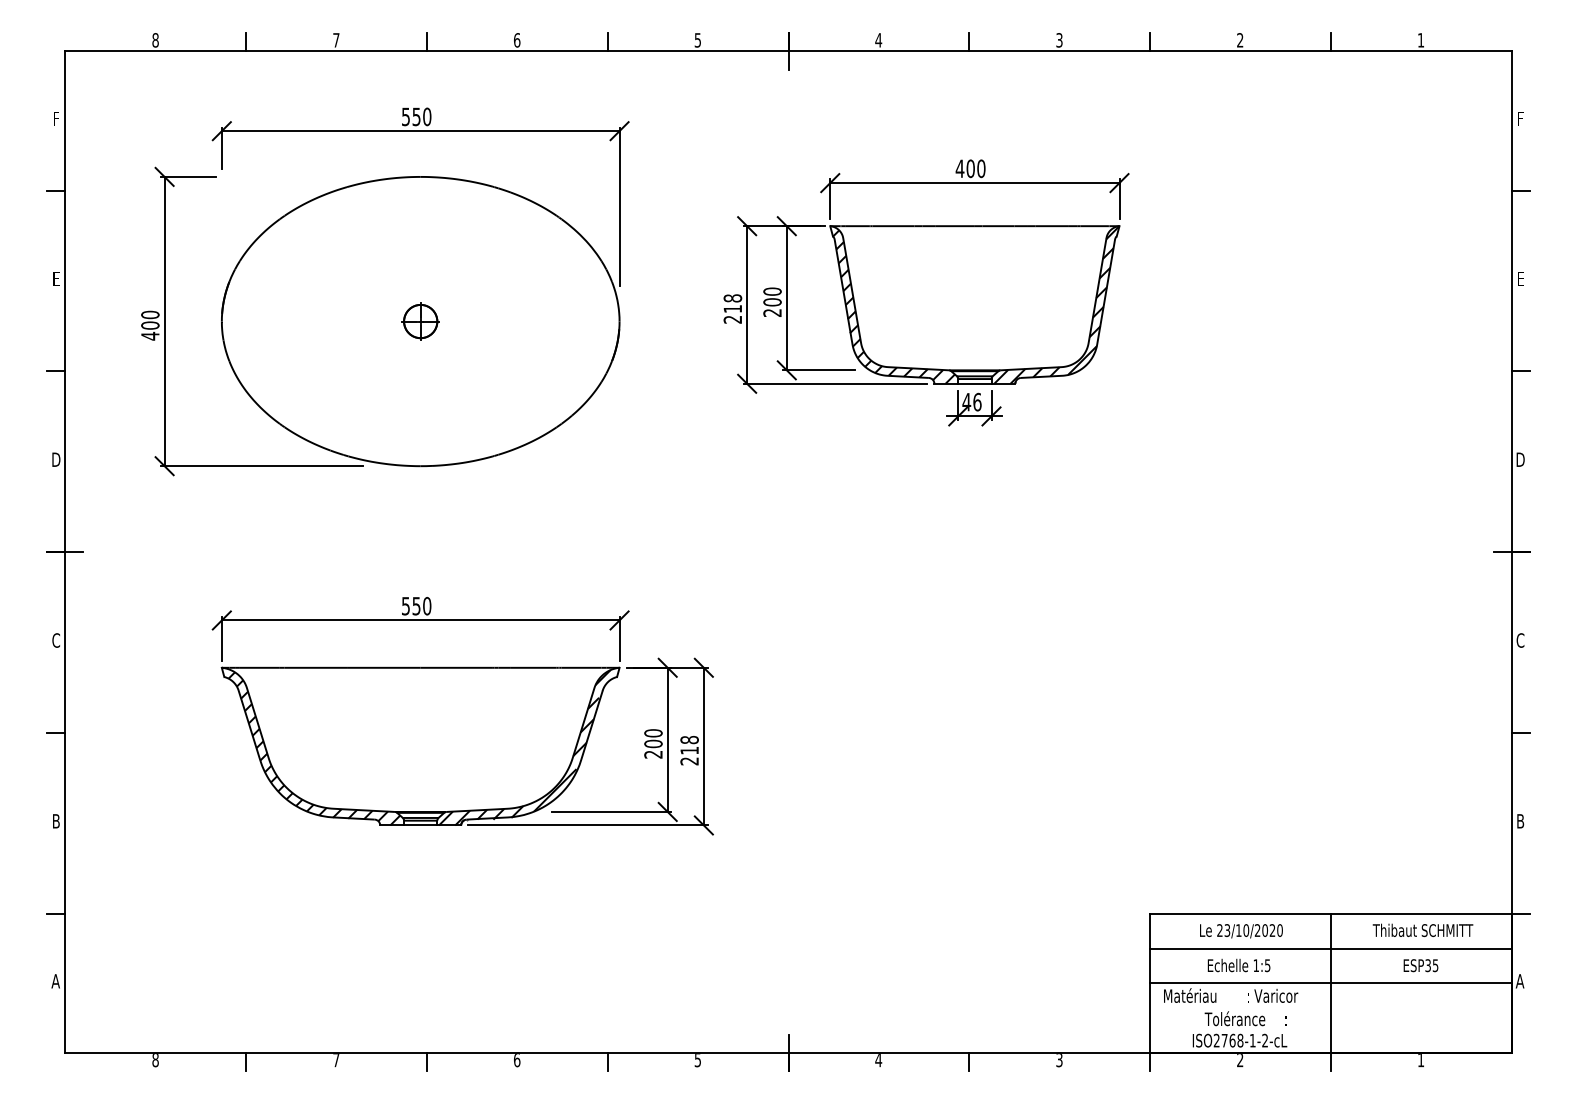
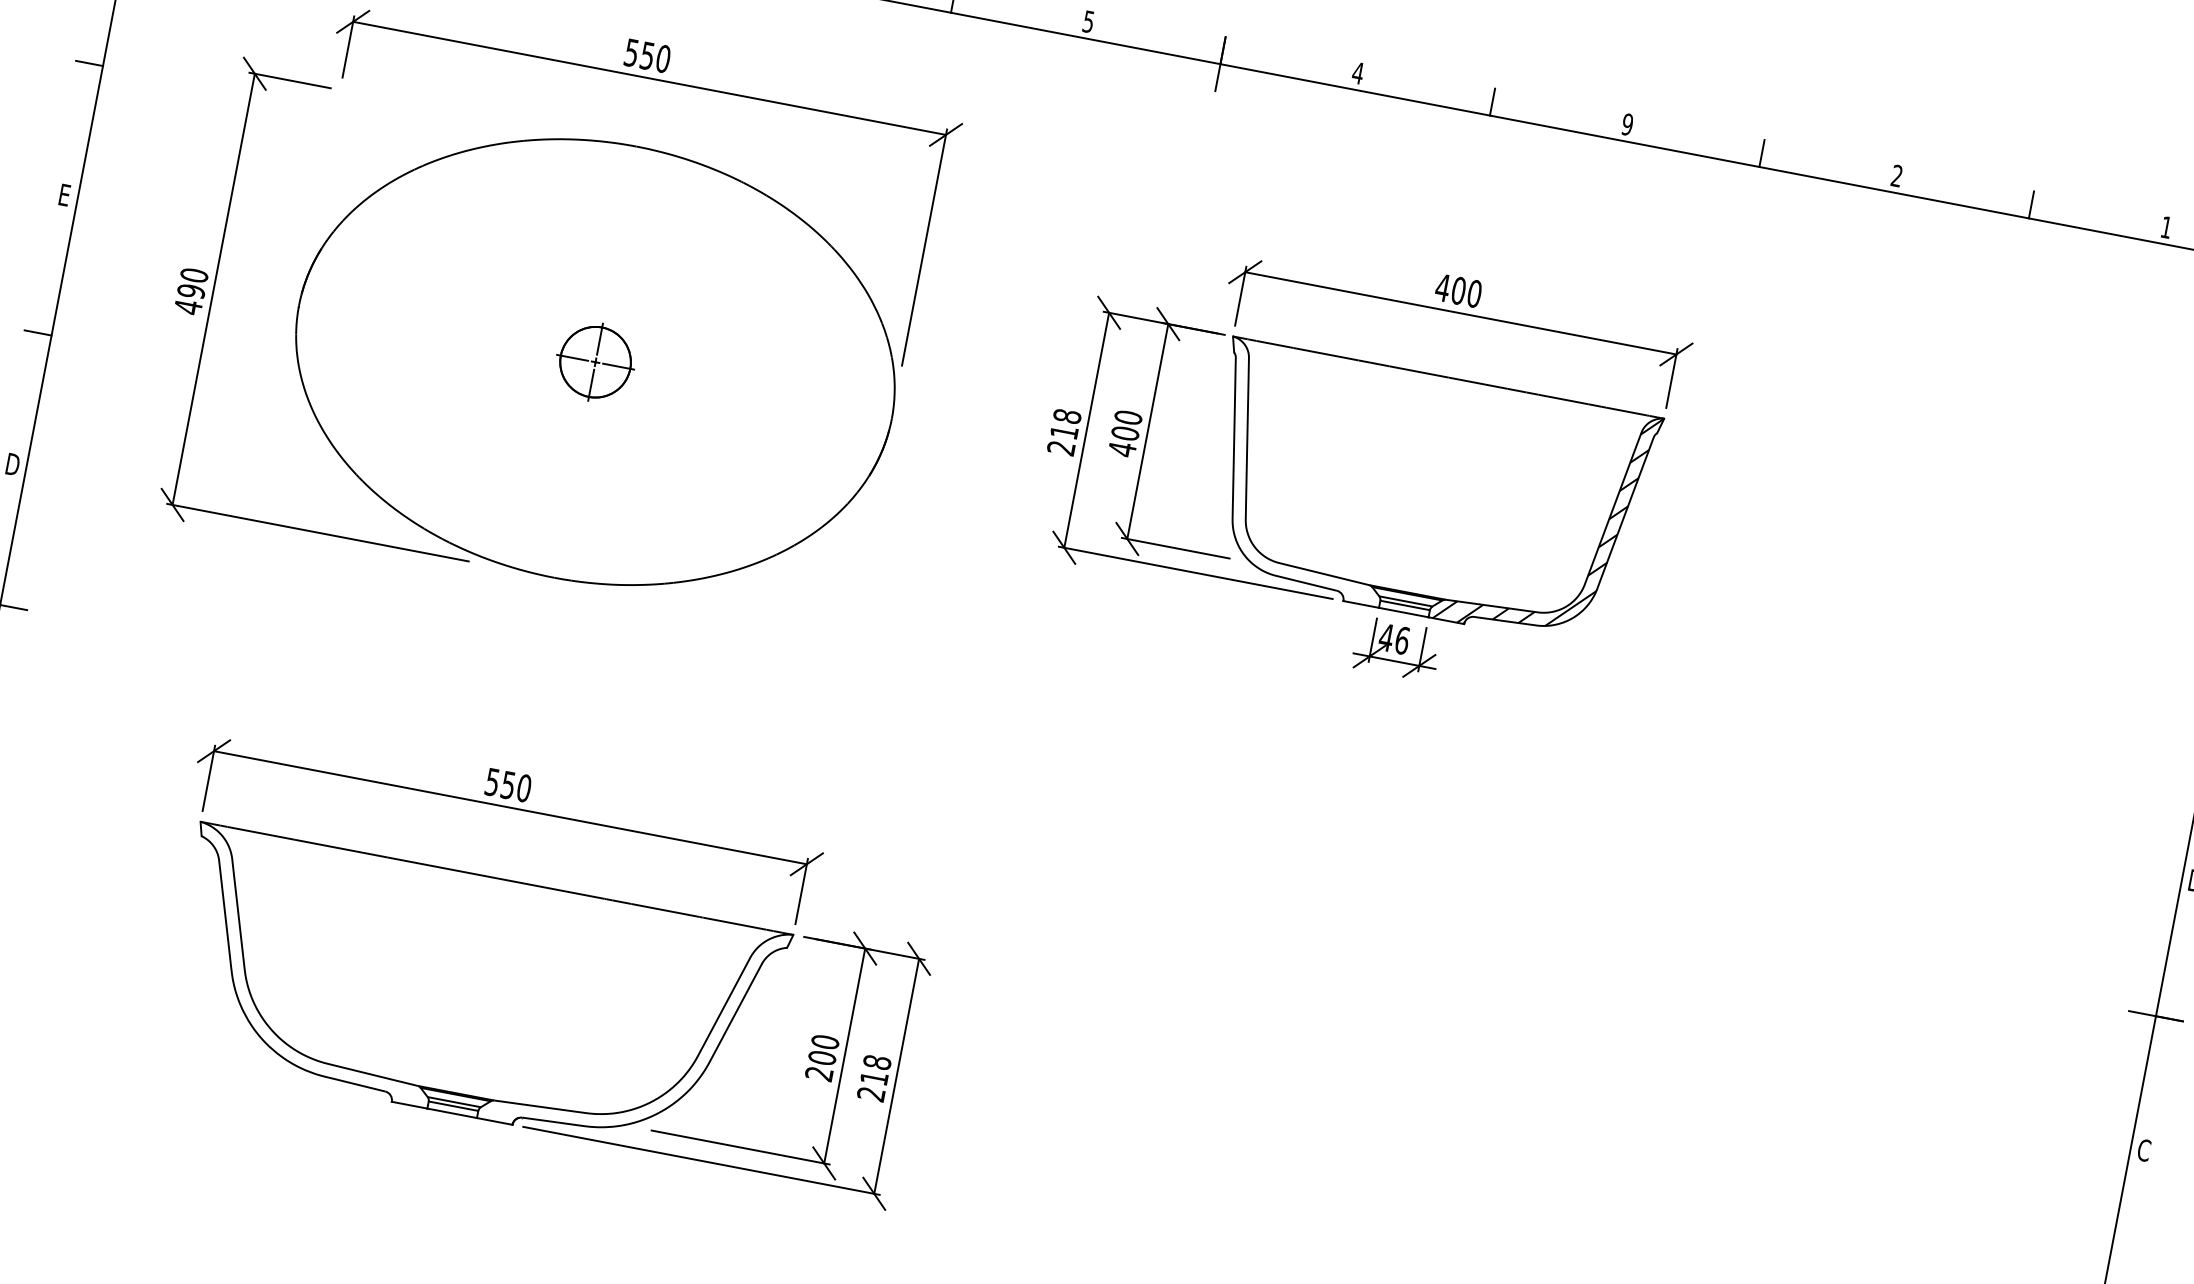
text: (1059, 40) -> (1627, 124), 3 -> 9
hatch: (893, 306) -> (1304, 474), removed
text: (772, 312) -> (1122, 448), 200 -> 400
part: (420, 321) -> (595, 362), size x1.4
text: (150, 325) -> (191, 291), 400 -> 490
hatch: (311, 746) -> (311, 964), removed
hatch: (524, 747) -> (629, 1026), removed

